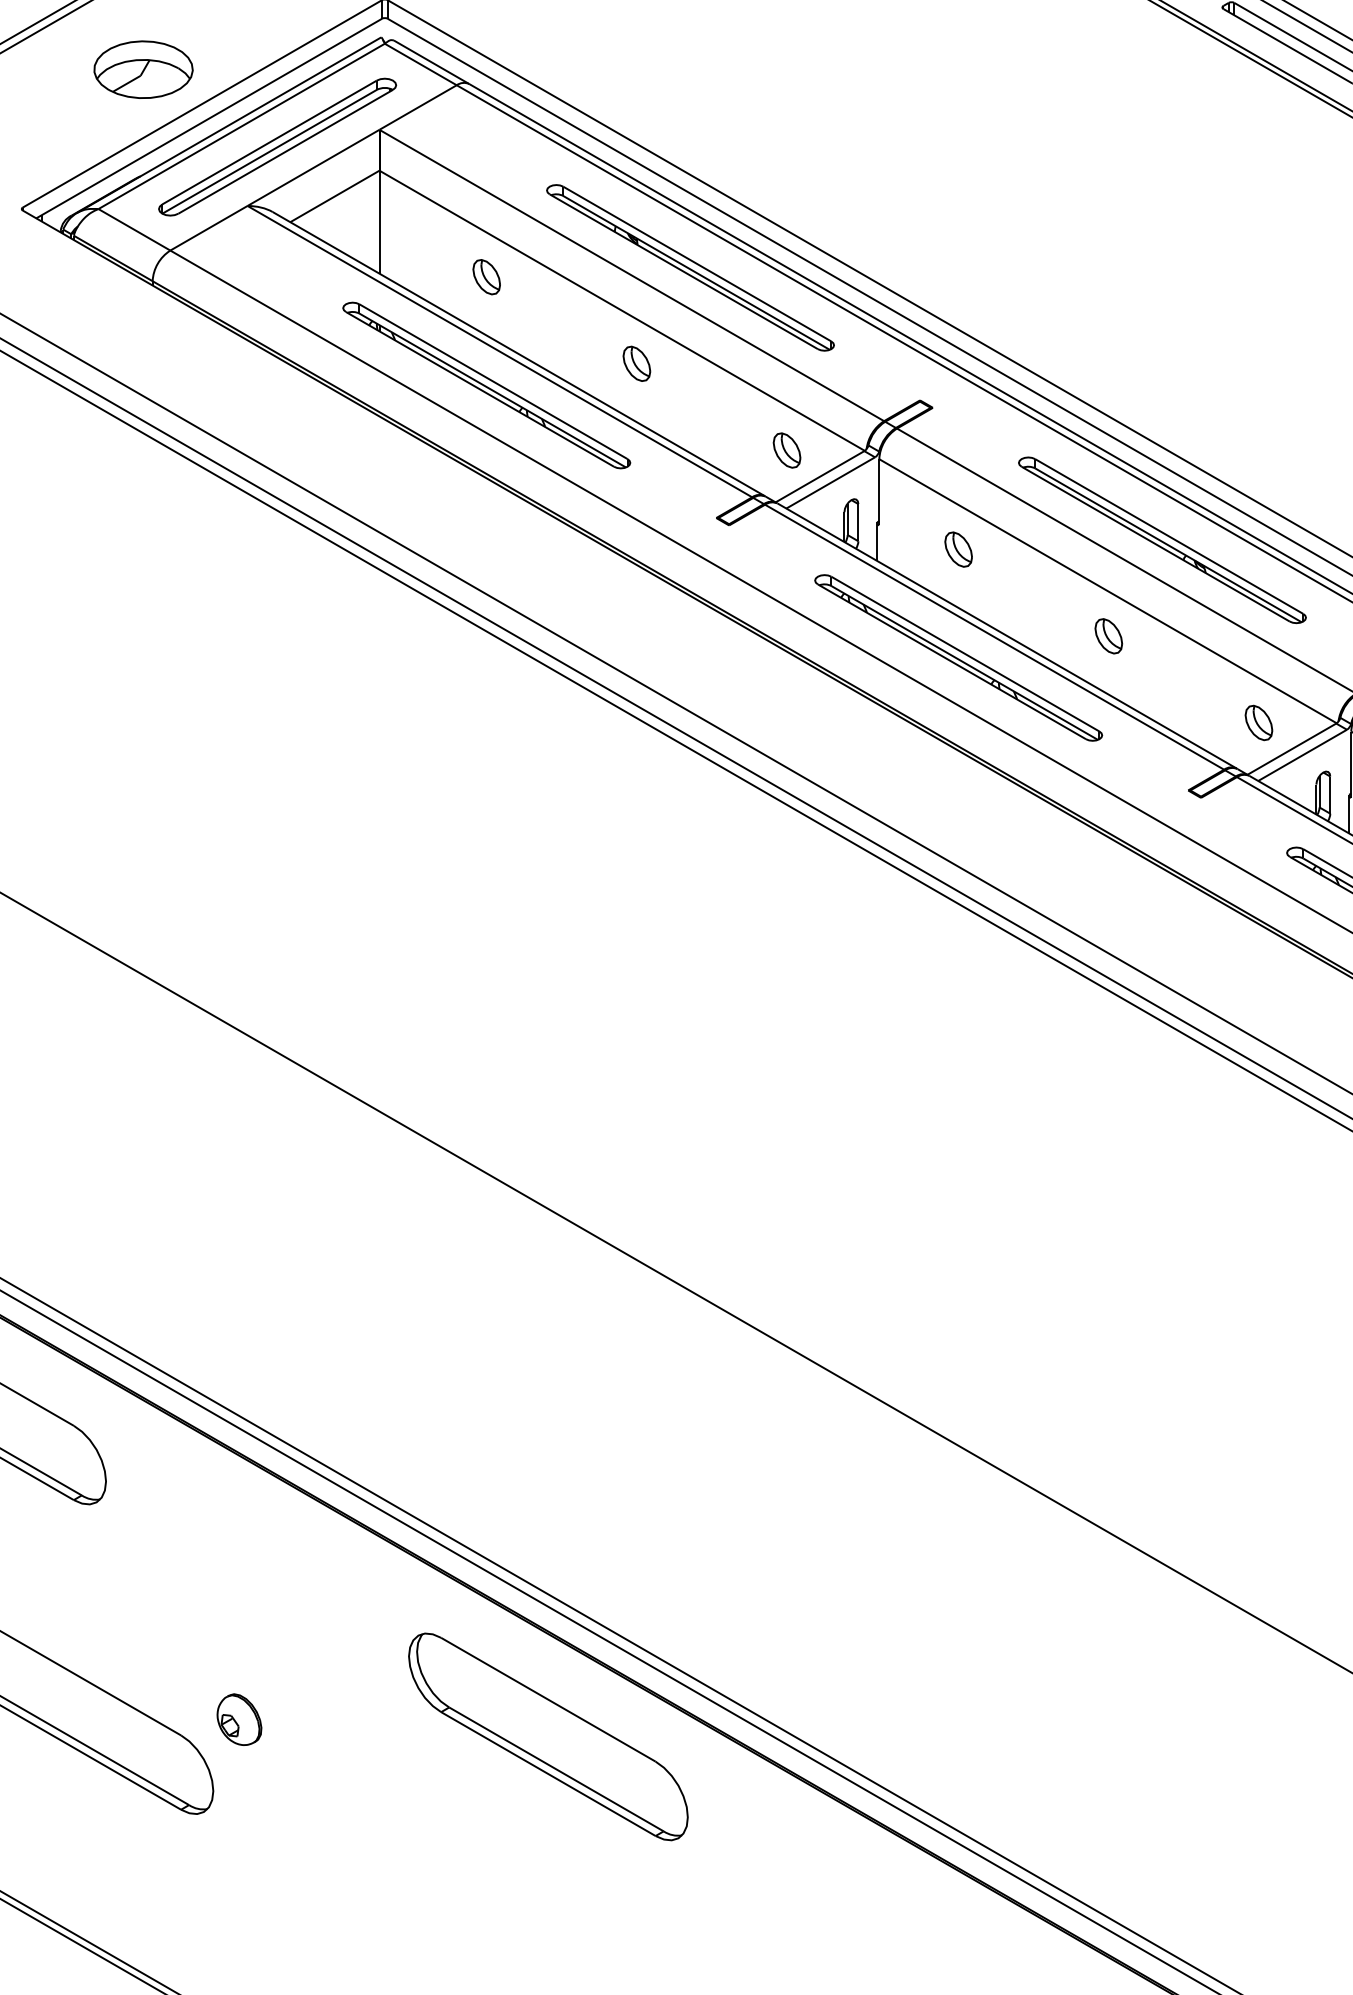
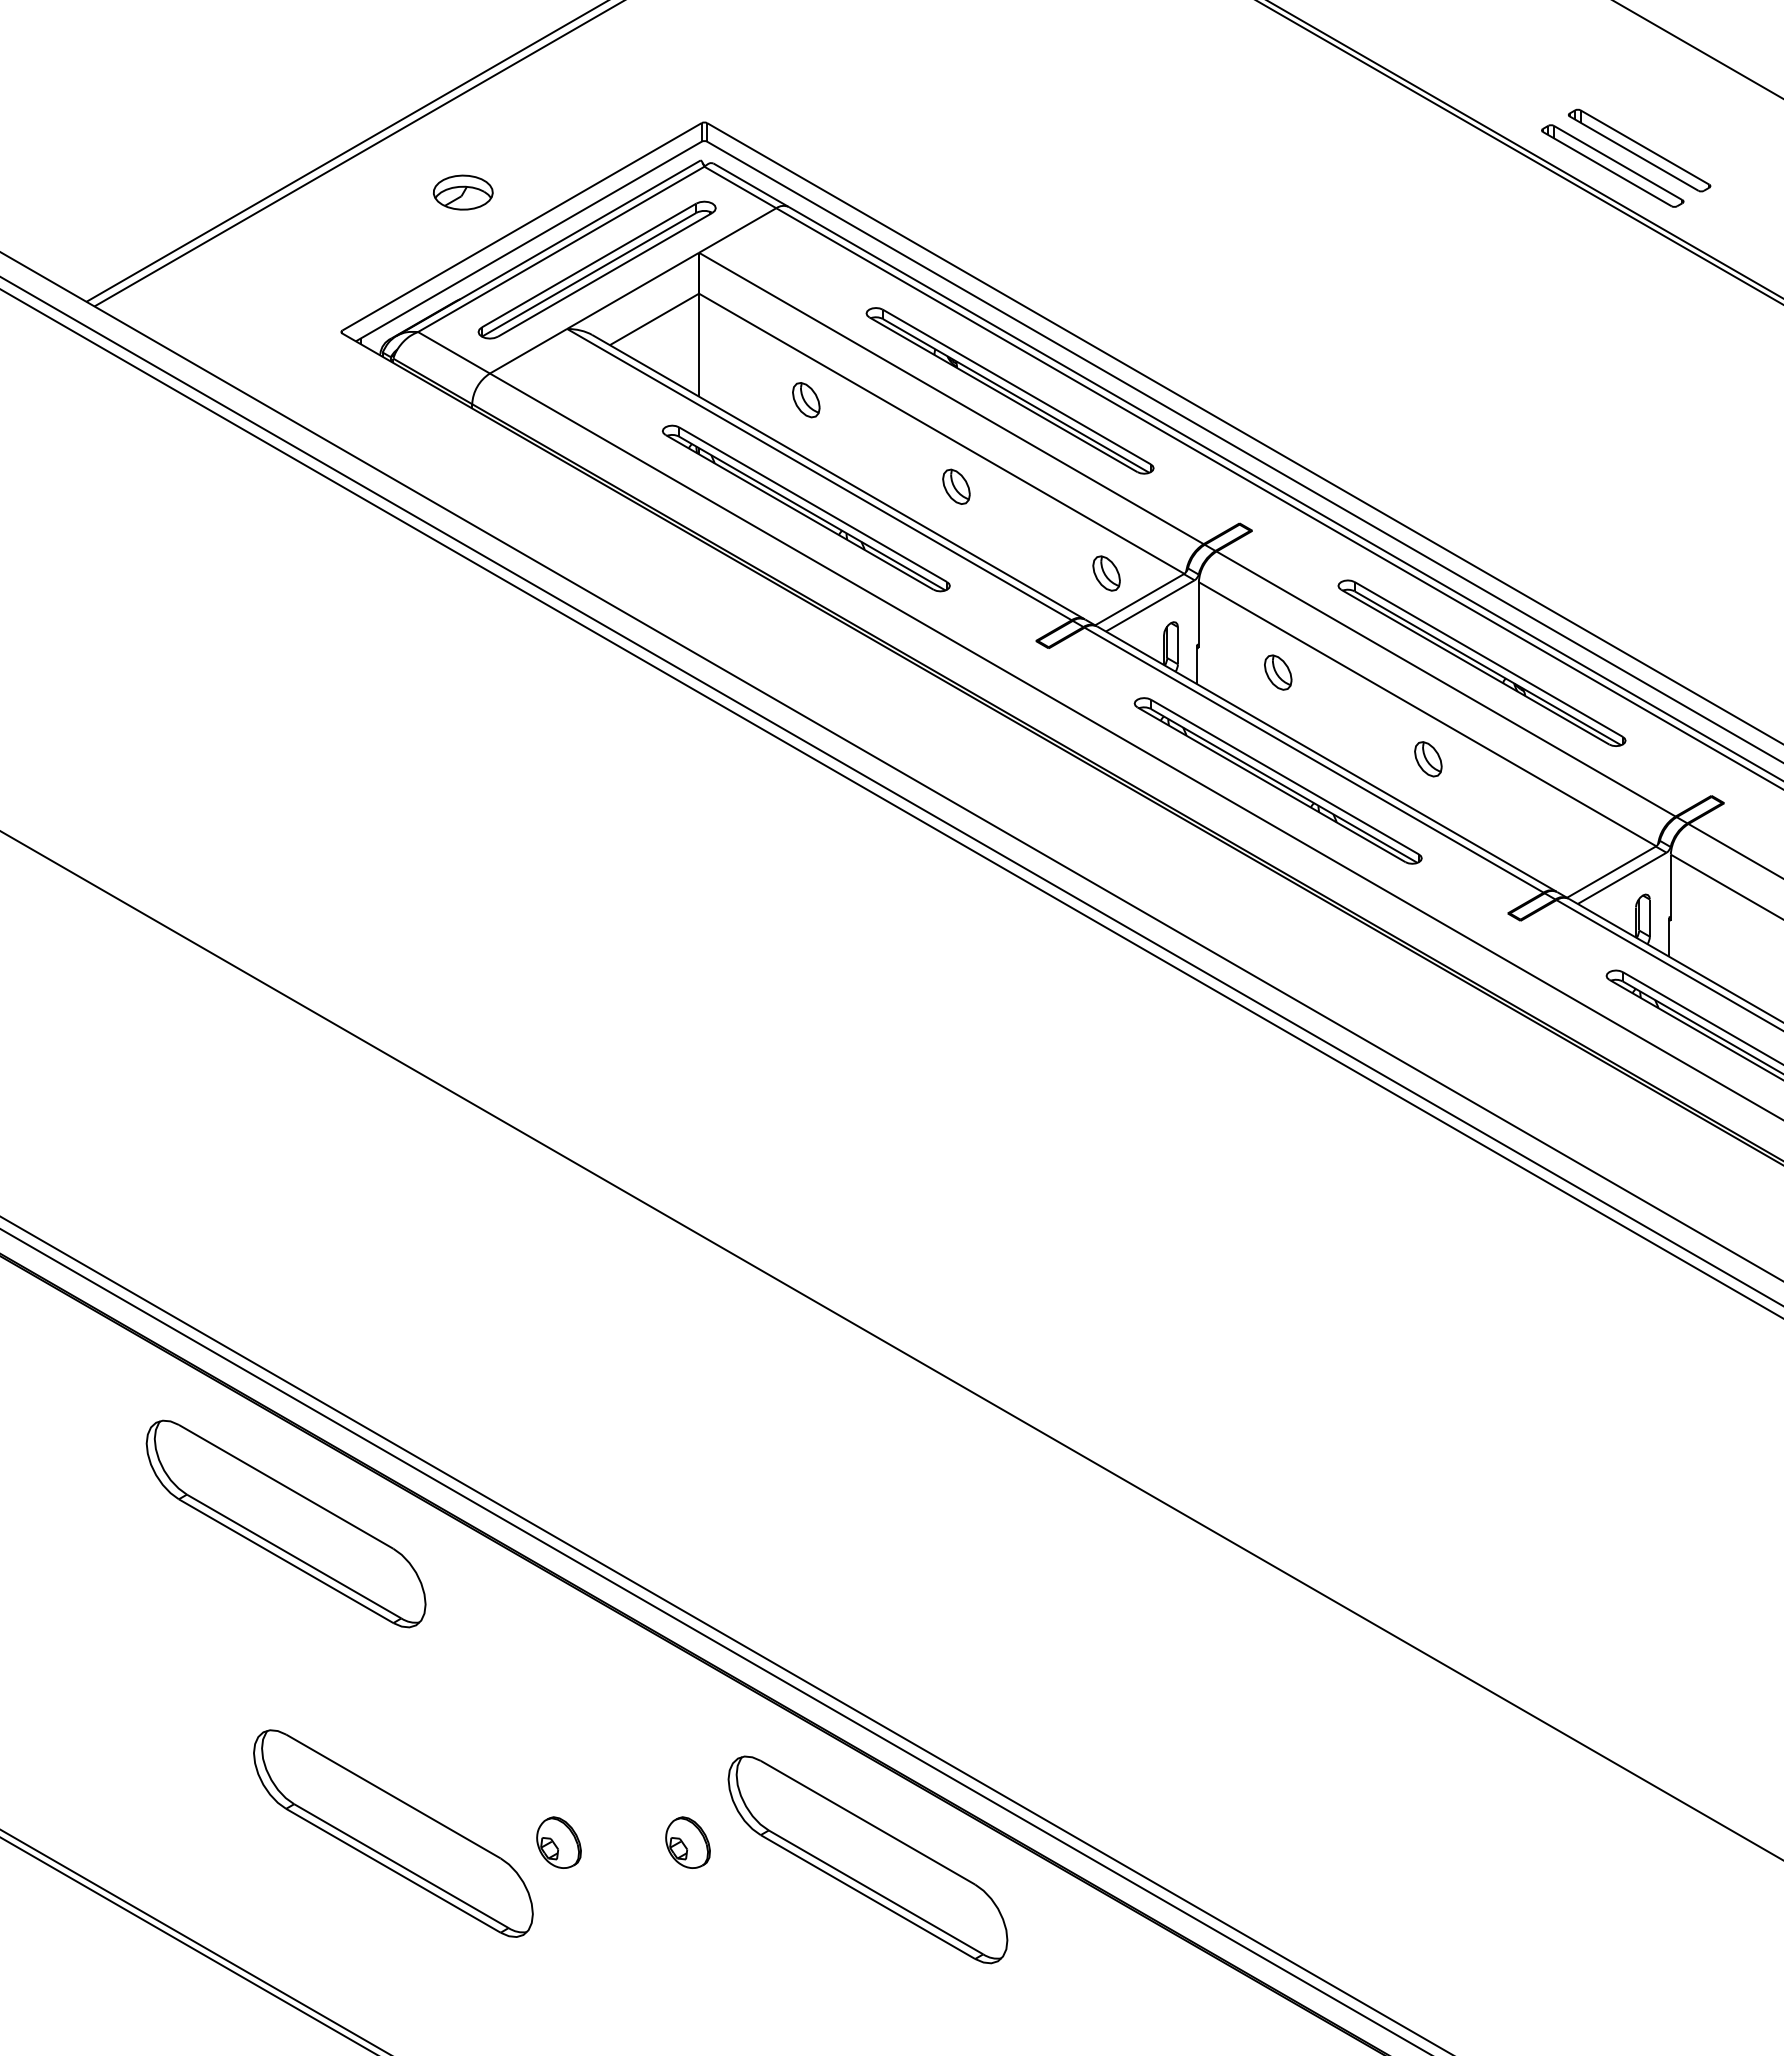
part: (143, 69) -> (463, 192), size x0.6
part: (1258, 722) -> (1578, 845), removed
part: (367, 1719) -> (687, 1842), added

